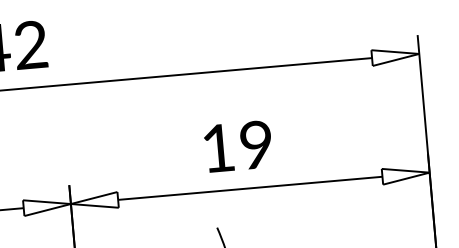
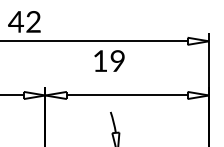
text: (238, 145) -> (109, 60), moved

